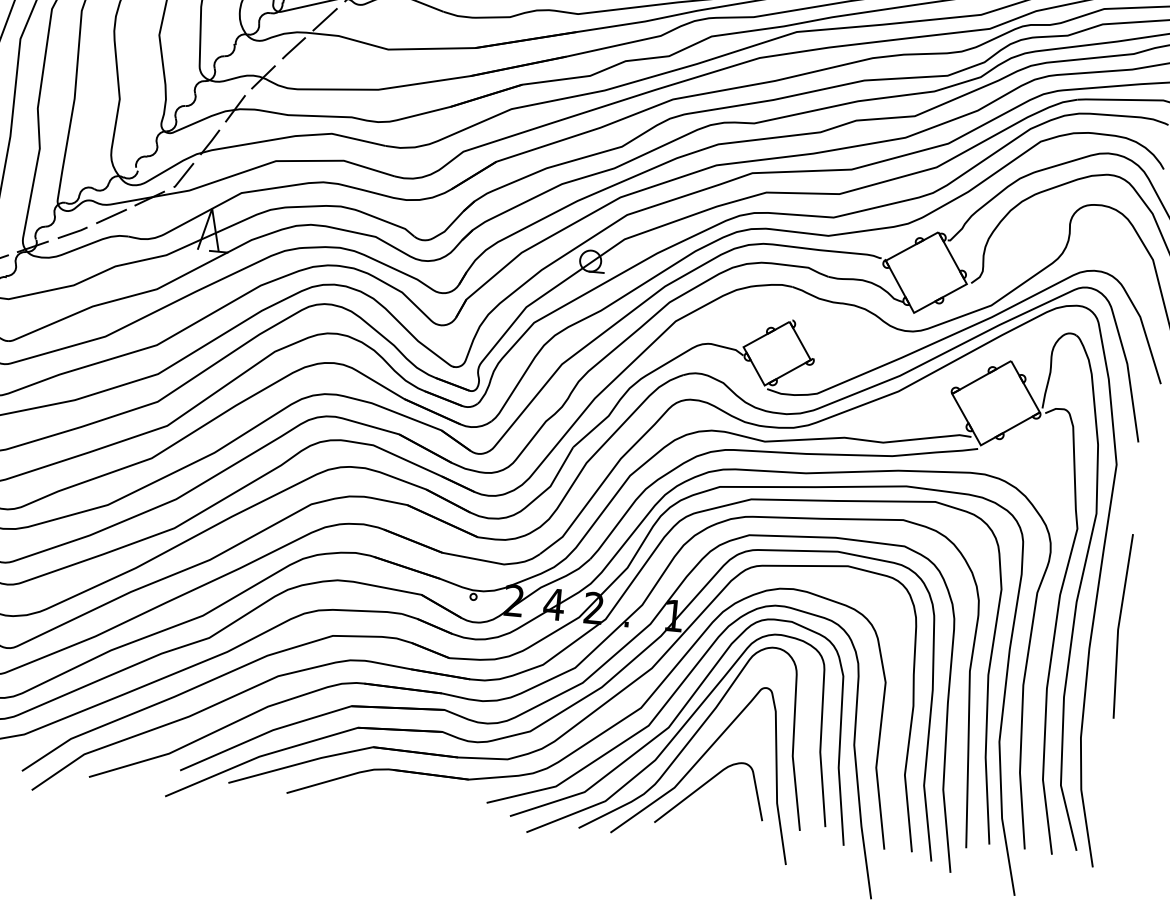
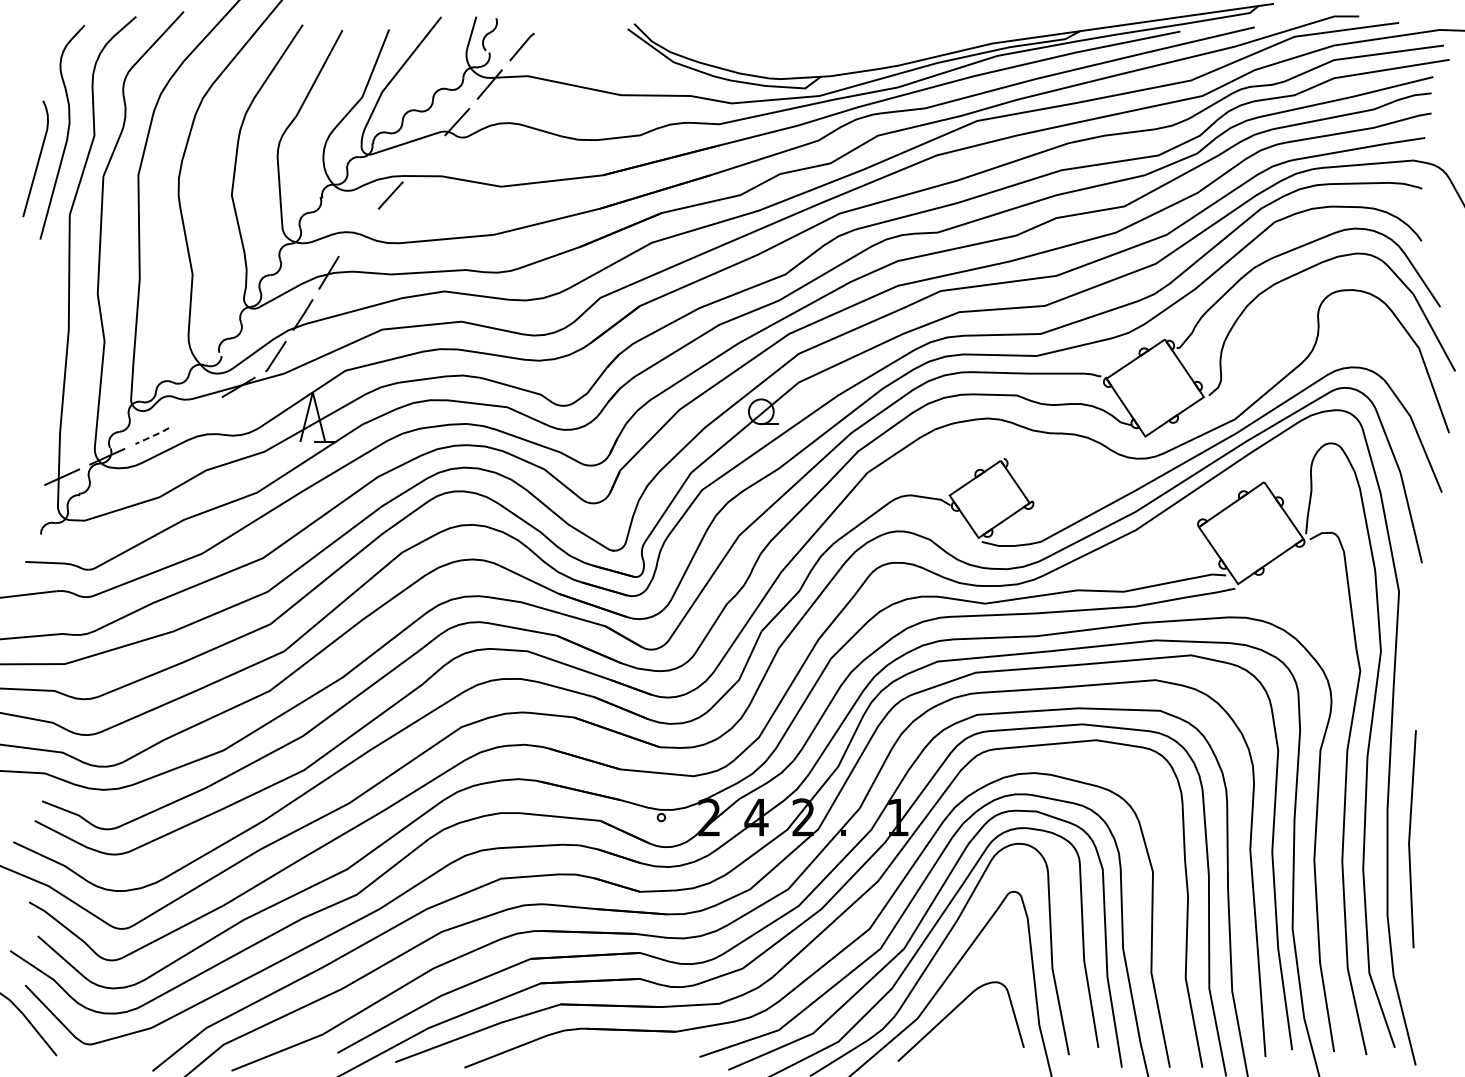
line: (324, 19) -> (423, 158), removed
line: (263, 76) -> (358, 232), removed
line: (111, 216) -> (195, 412), removed
line: (72, 233) -> (152, 436), solid -> dashed
line: (1119, 626) -> (1410, 839), moved

